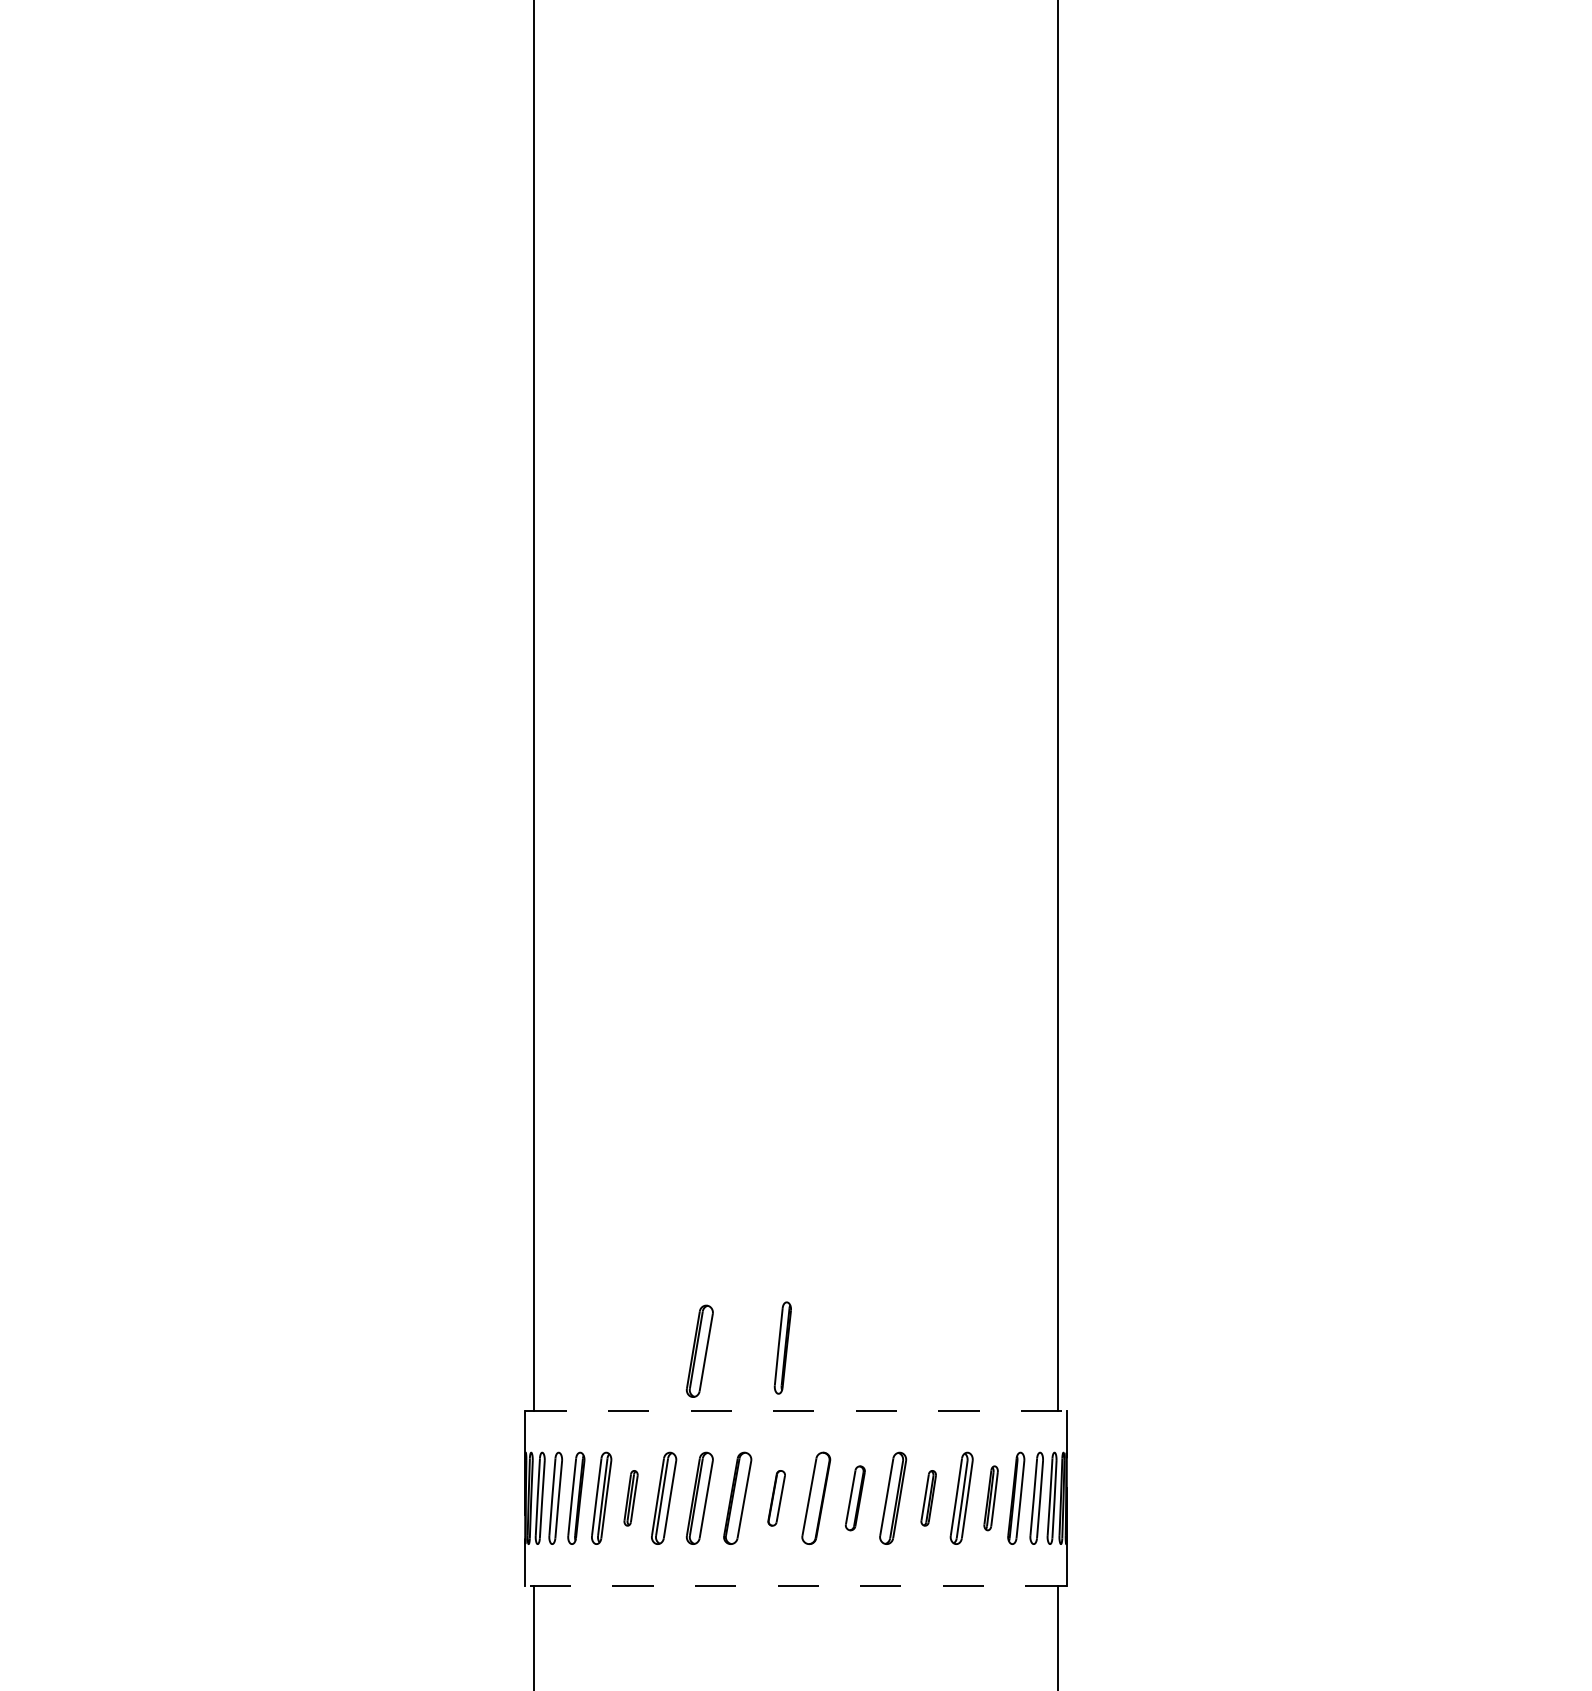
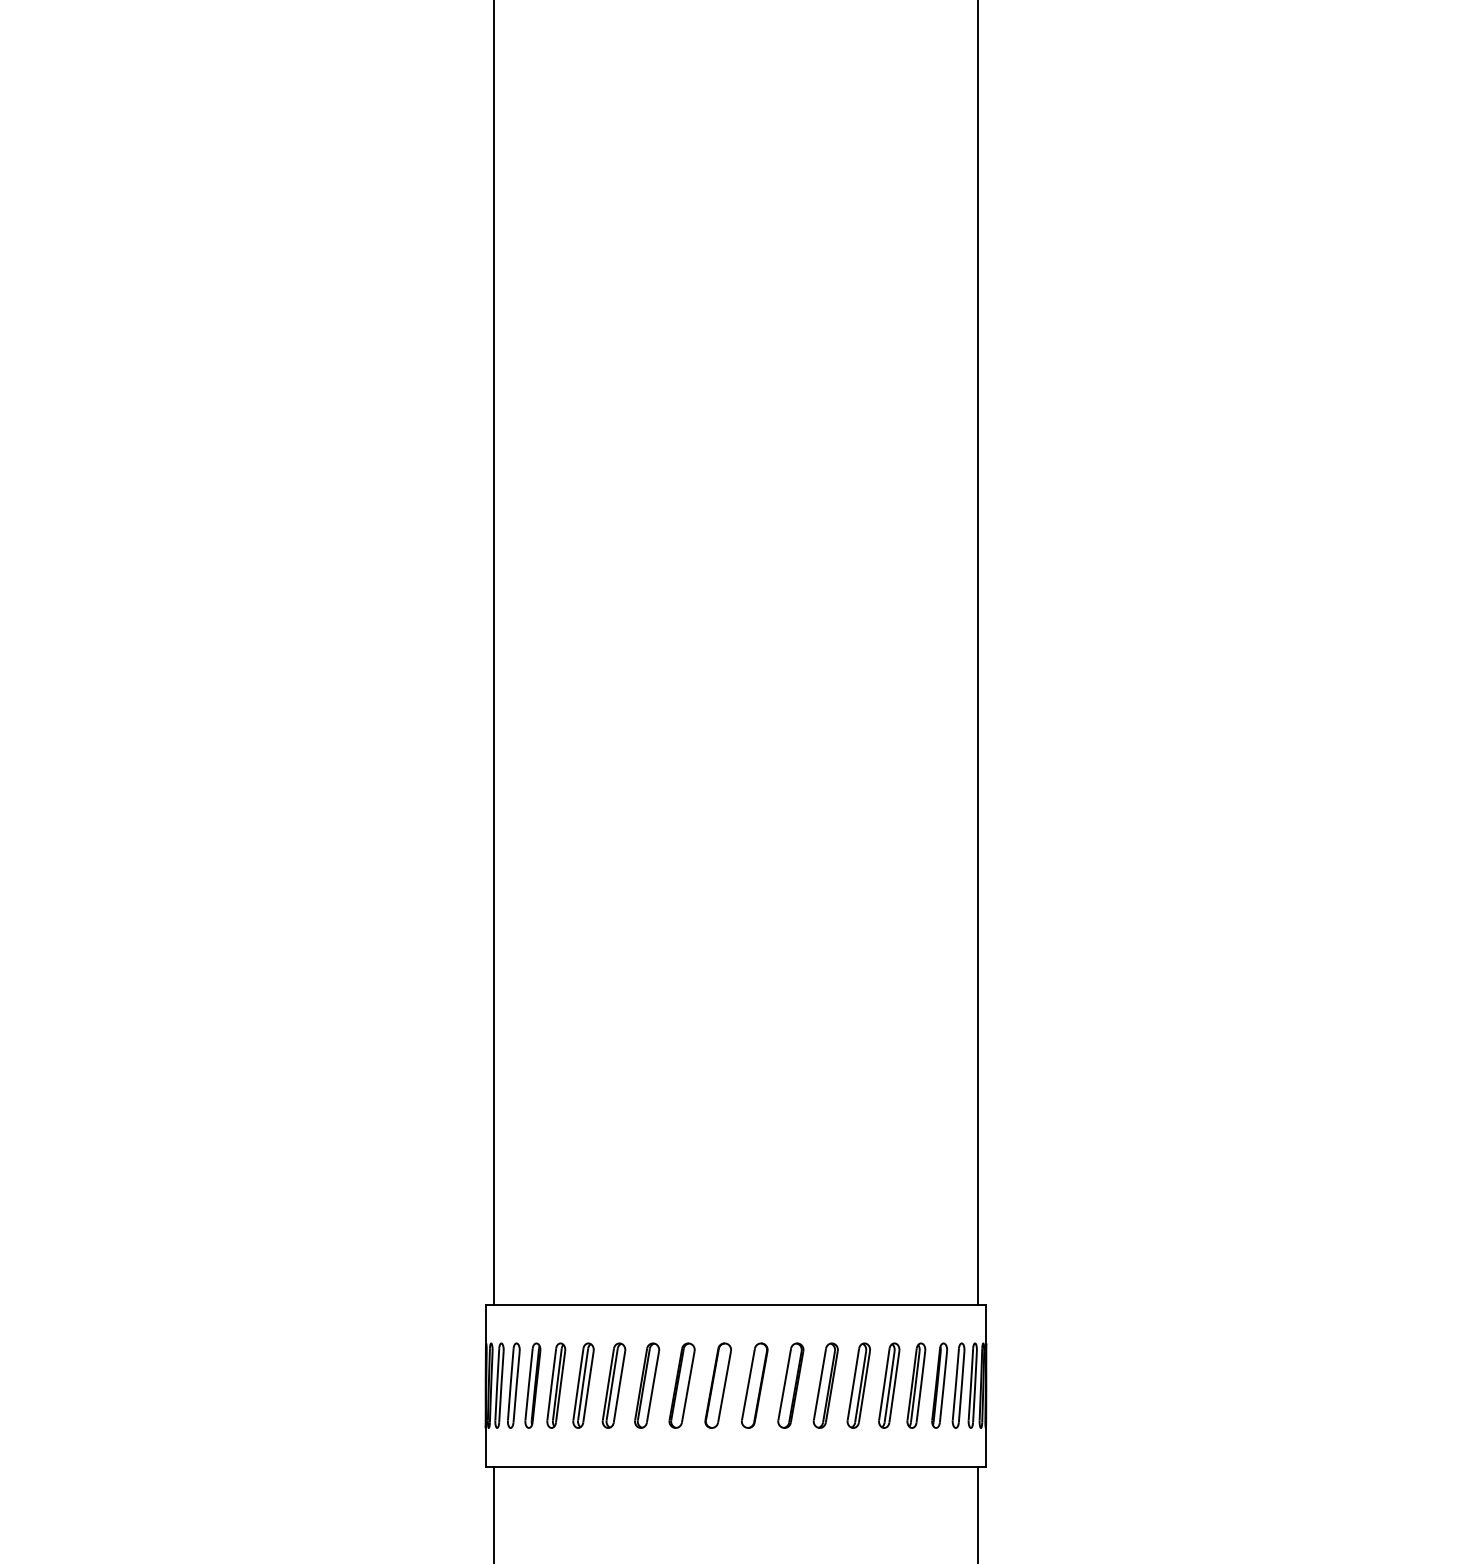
part: (782, 1347) -> (723, 1246), removed
part: (700, 1351) -> (647, 1249), removed
line: (796, 1410) -> (736, 1304), dashed -> solid
part: (631, 1498) -> (583, 1385), size x1.67
part: (775, 1498) -> (717, 1385), size x1.67
part: (854, 1498) -> (790, 1385), size x1.43
part: (928, 1498) -> (858, 1385), size x1.67
part: (991, 1498) -> (916, 1385), size x1.43
line: (795, 1585) -> (735, 1466), dashed -> solid

